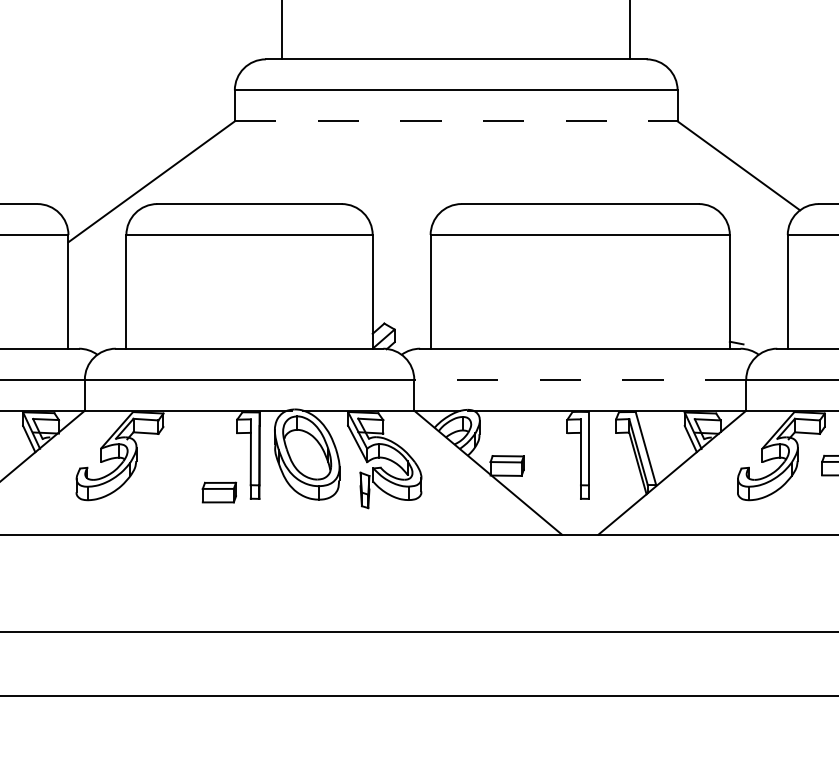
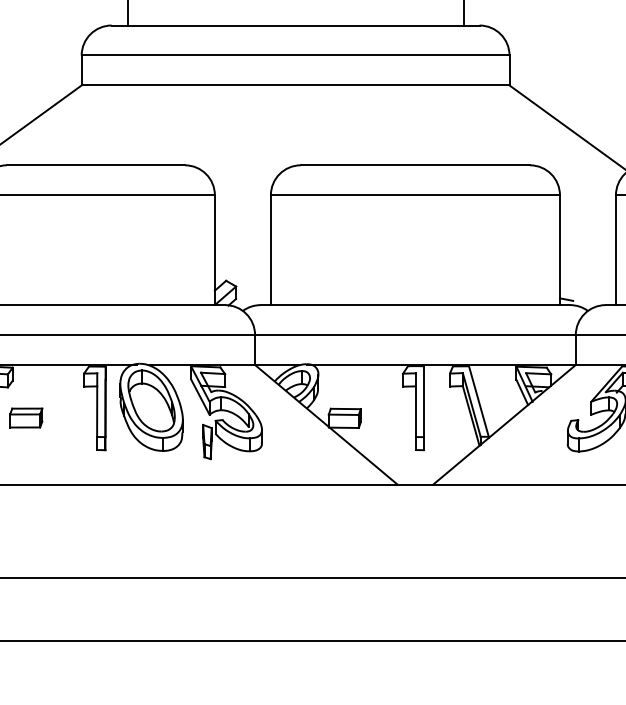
line: (456, 121) -> (295, 85), dashed -> solid
line: (580, 379) -> (415, 334), dashed -> solid
part: (219, 492) -> (26, 417), moved

